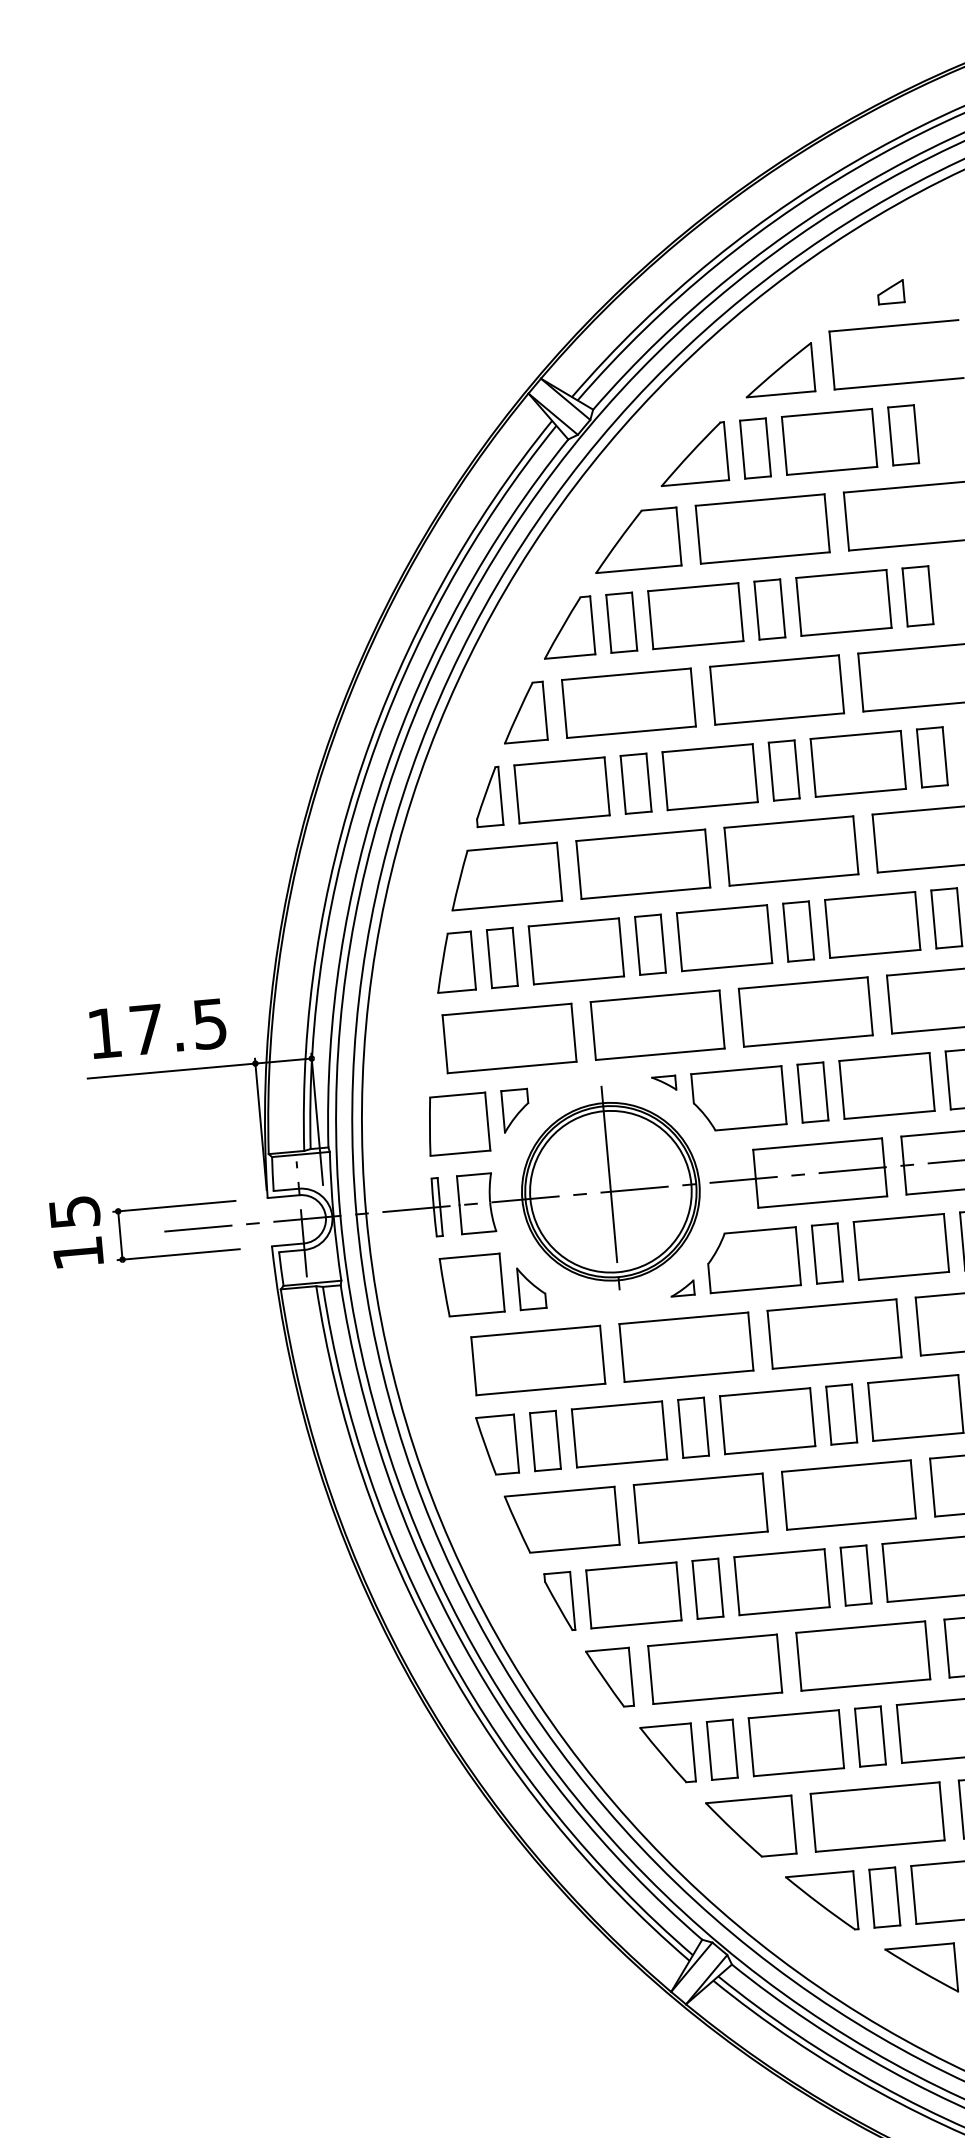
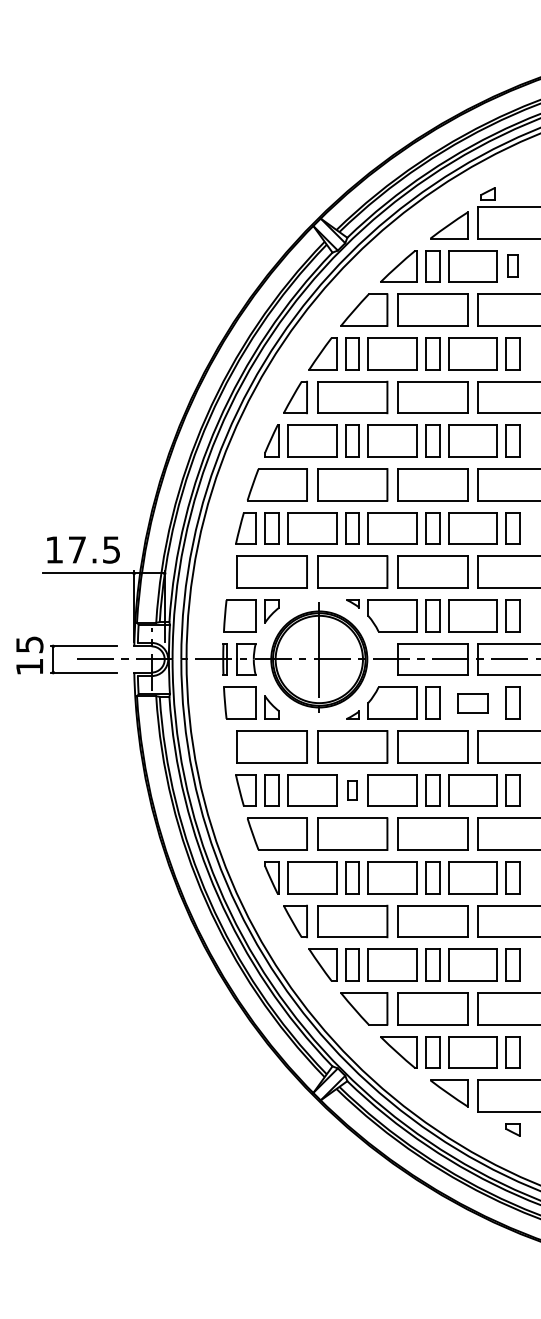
part: (889, 291) -> (487, 193), moved
part: (902, 435) -> (512, 266), size x0.7
part: (900, 1245) -> (472, 702), size x0.6
part: (693, 1427) -> (352, 790), size x0.6

